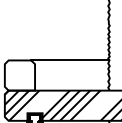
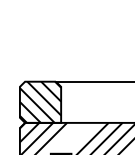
hatch: (19, 75) -> (39, 102), added

